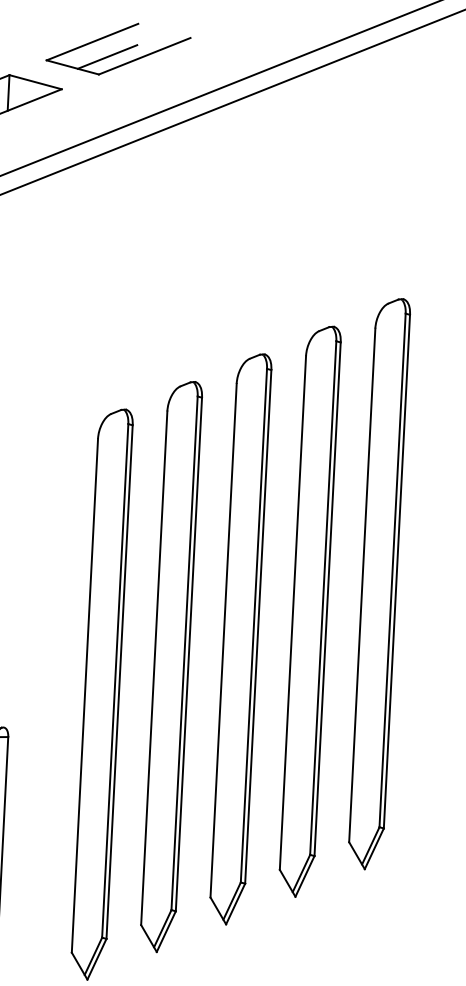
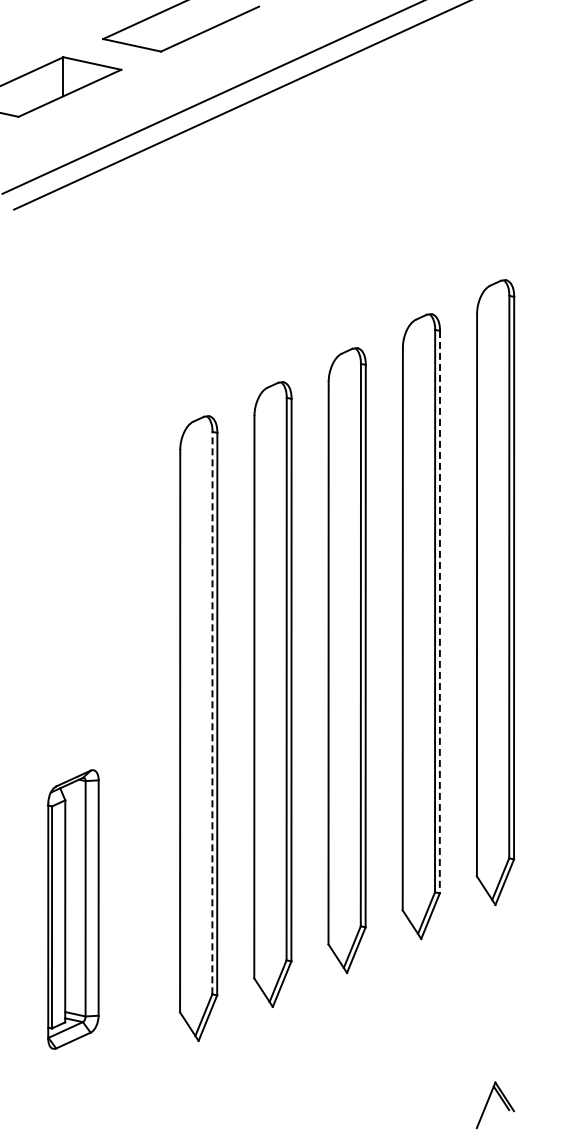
line: (107, 56) -> (169, 31), removed
line: (327, 599) -> (439, 612), solid -> dashed
line: (115, 680) -> (212, 712), solid -> dashed

